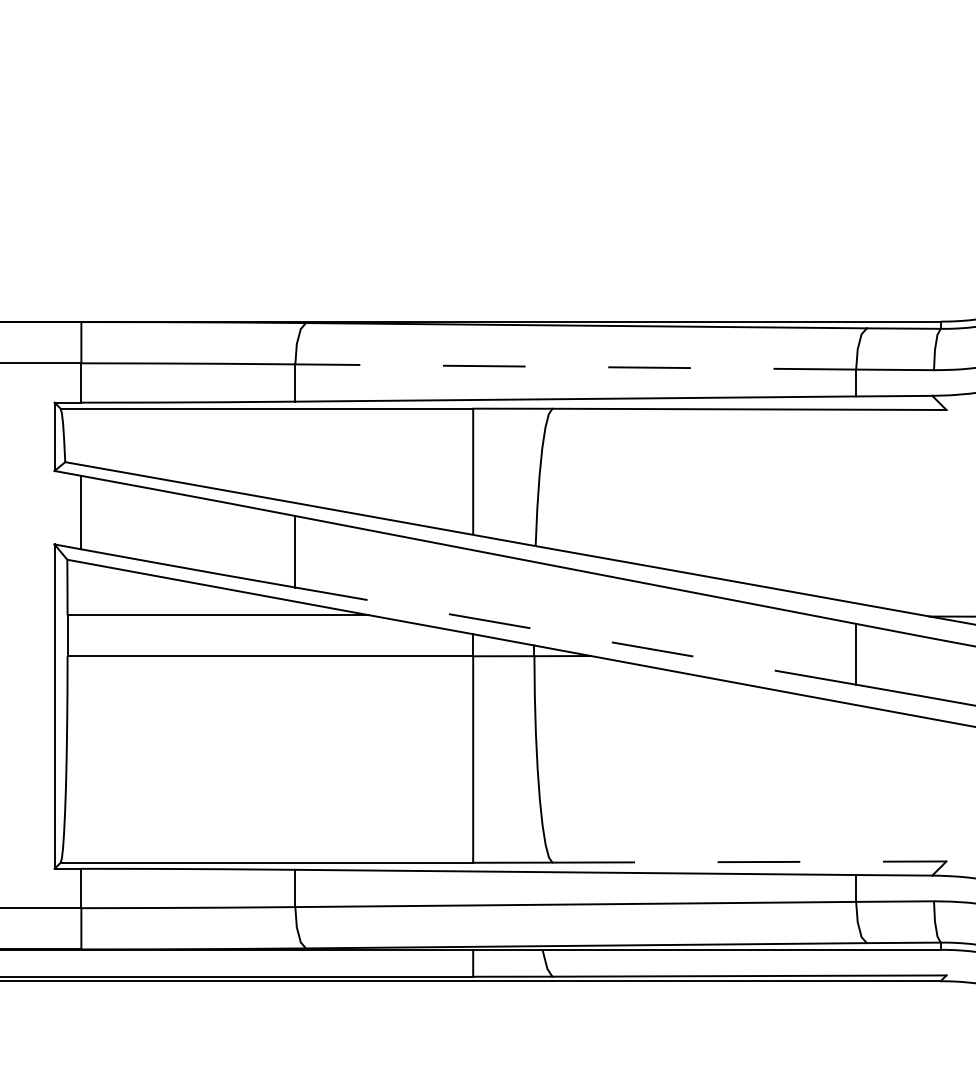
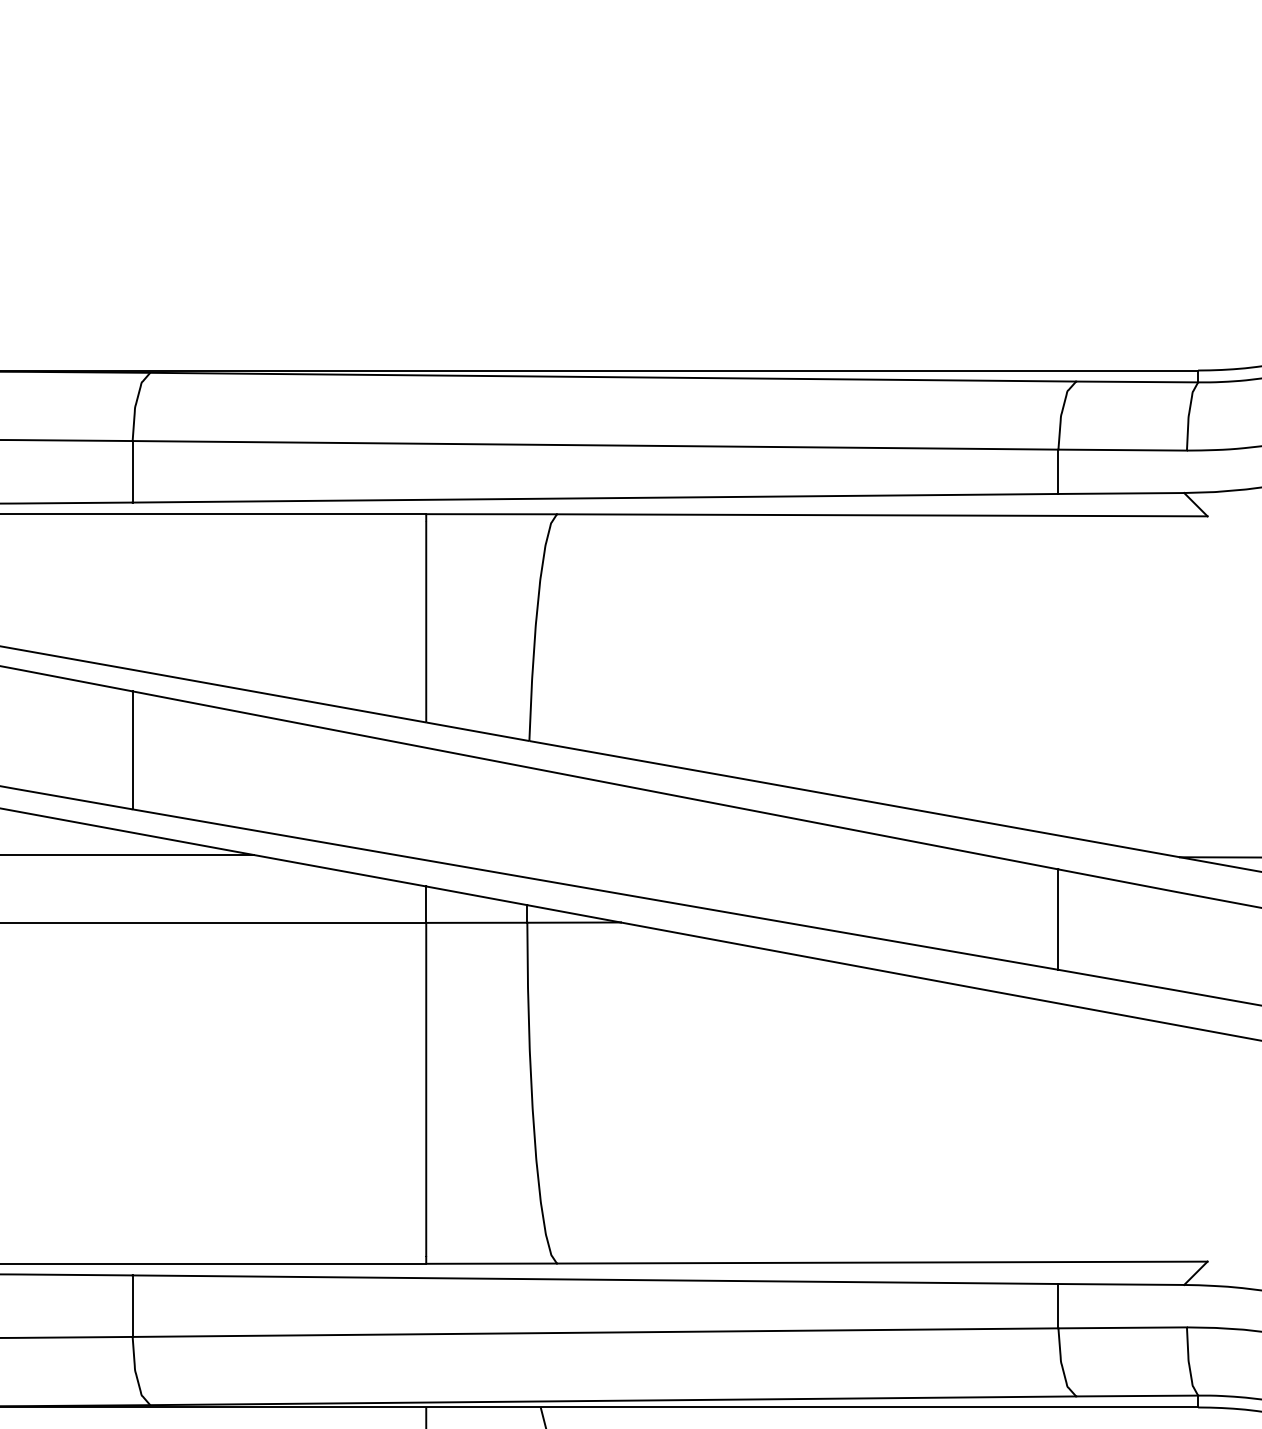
line: (575, 366) -> (595, 444), dashed -> solid
line: (575, 636) -> (595, 890), dashed -> solid
line: (749, 862) -> (882, 1263), dashed -> solid

